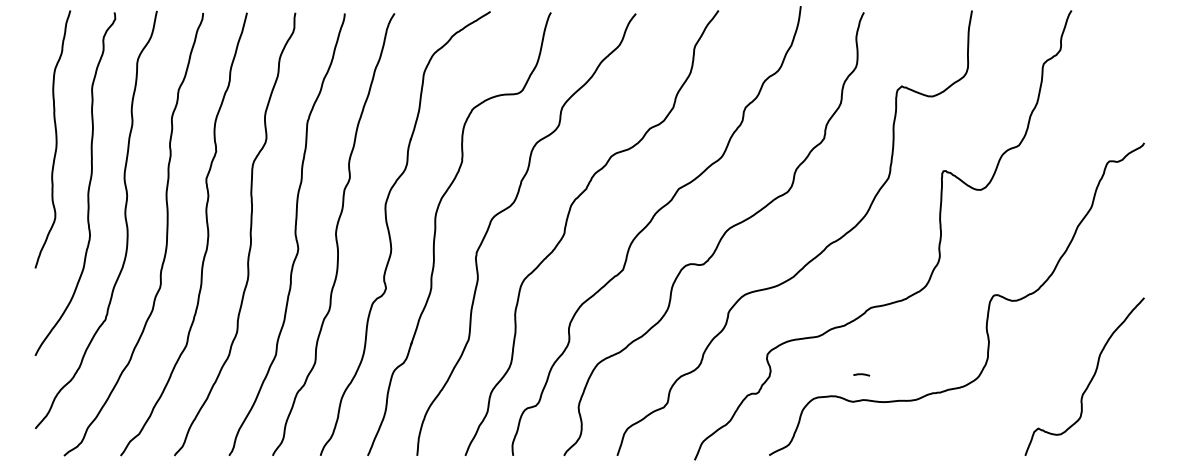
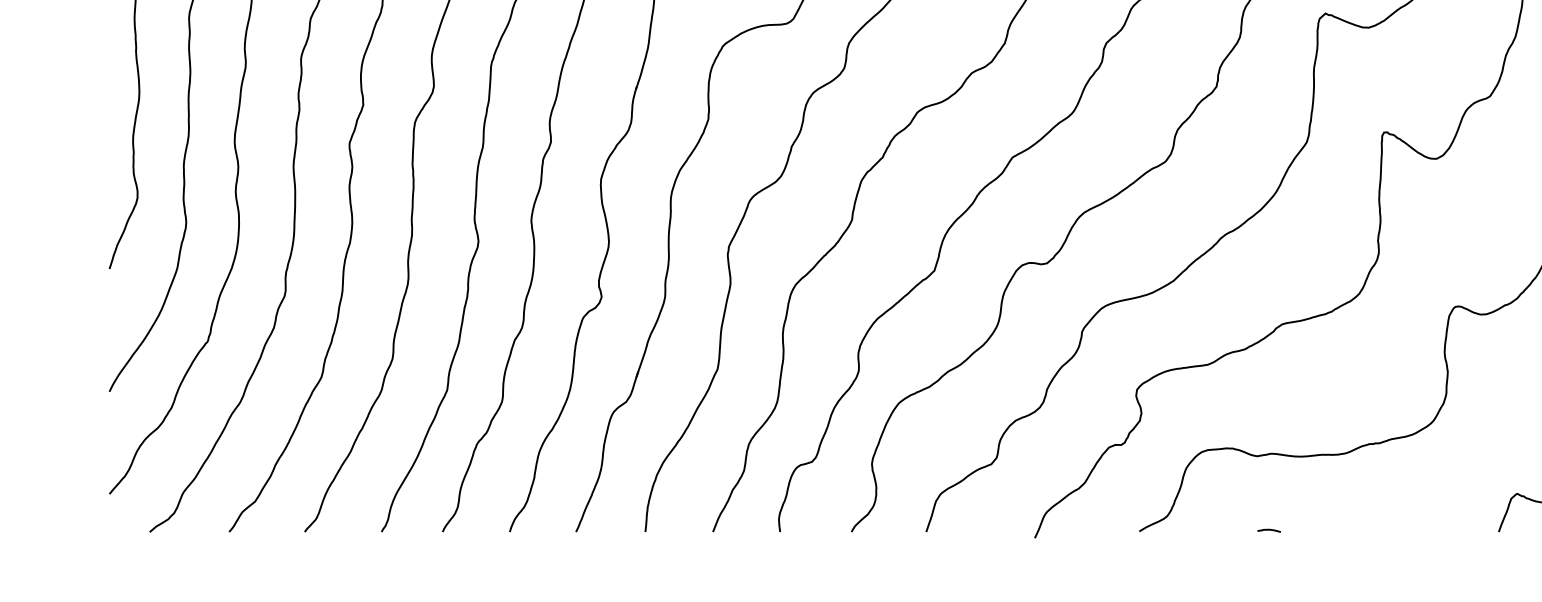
line: (861, 374) -> (1268, 530), moved

